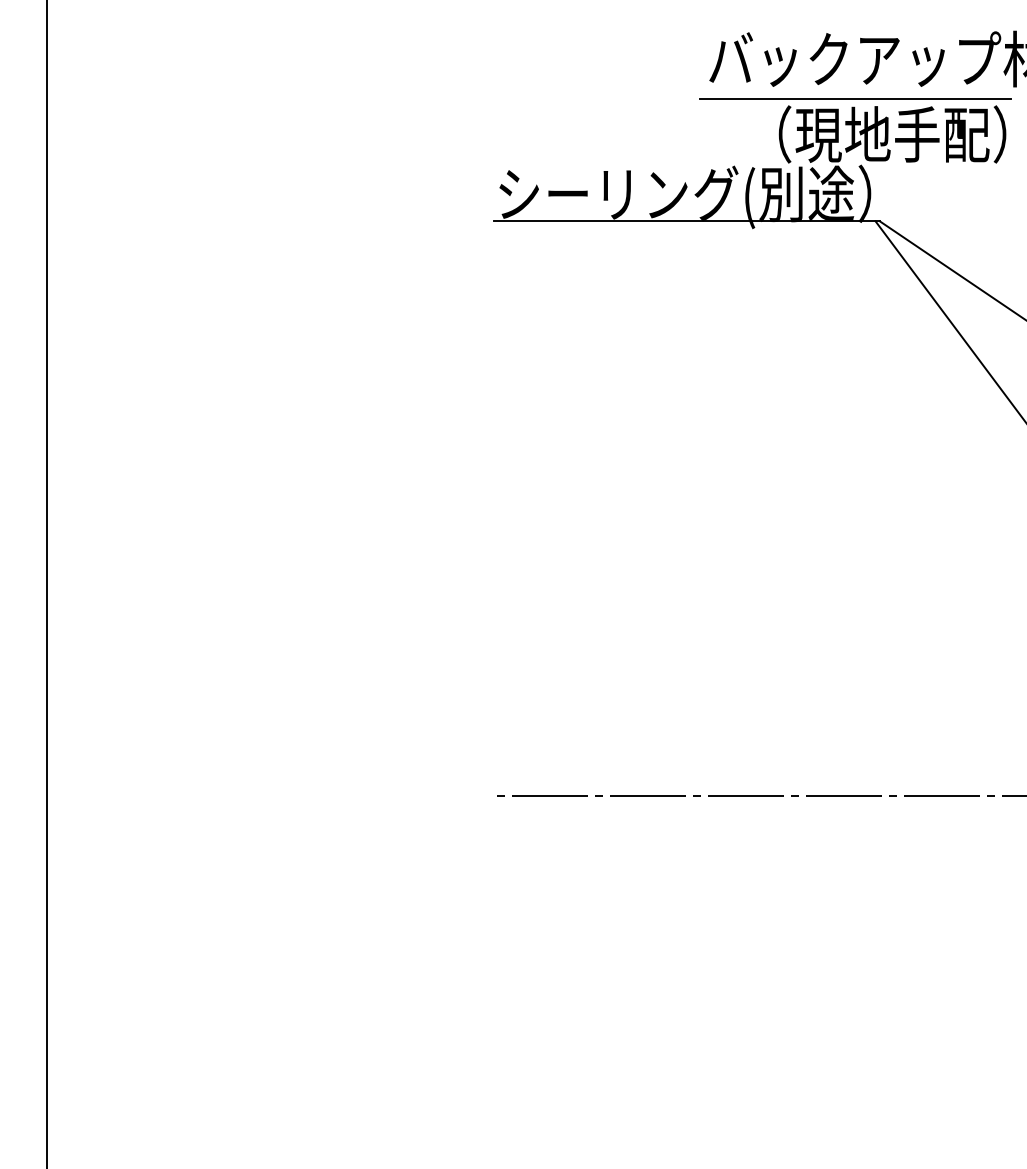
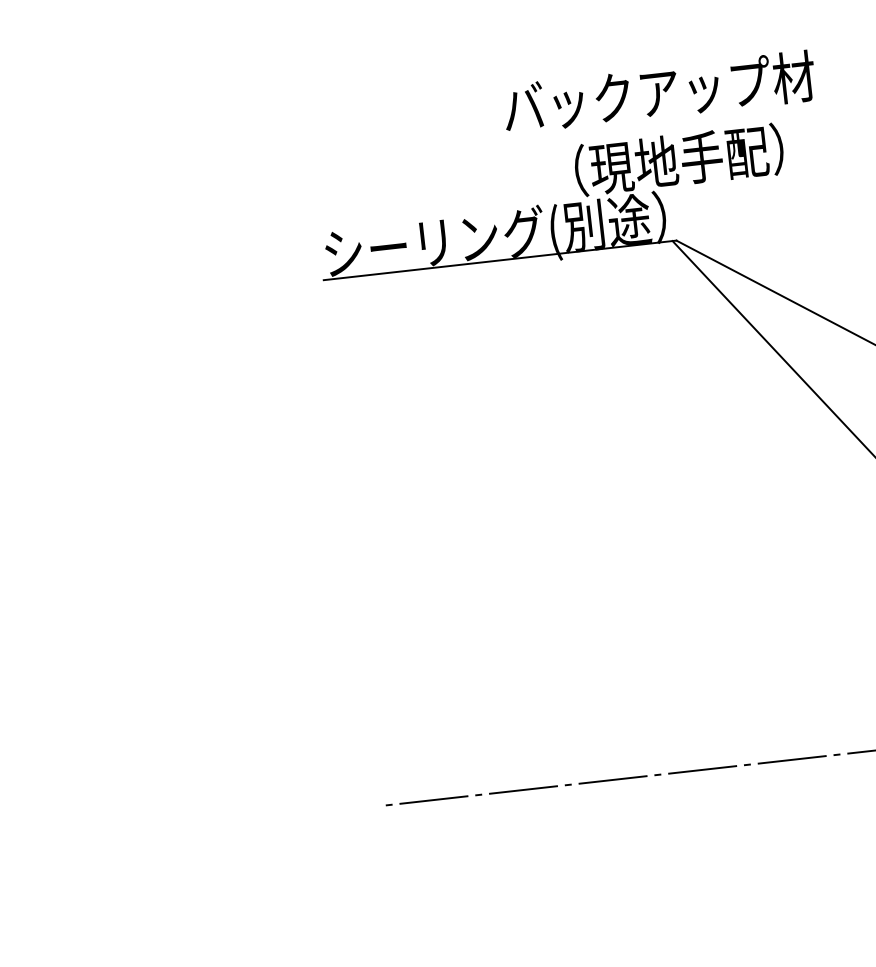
line: (855, 99) -> (641, 131), removed

